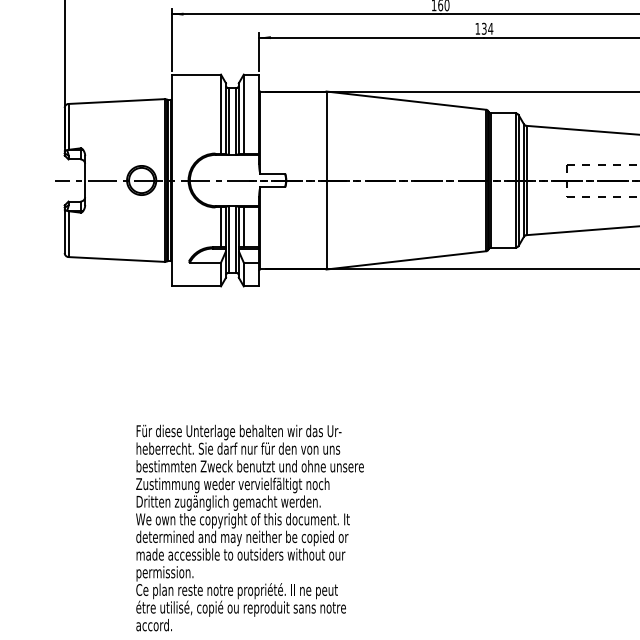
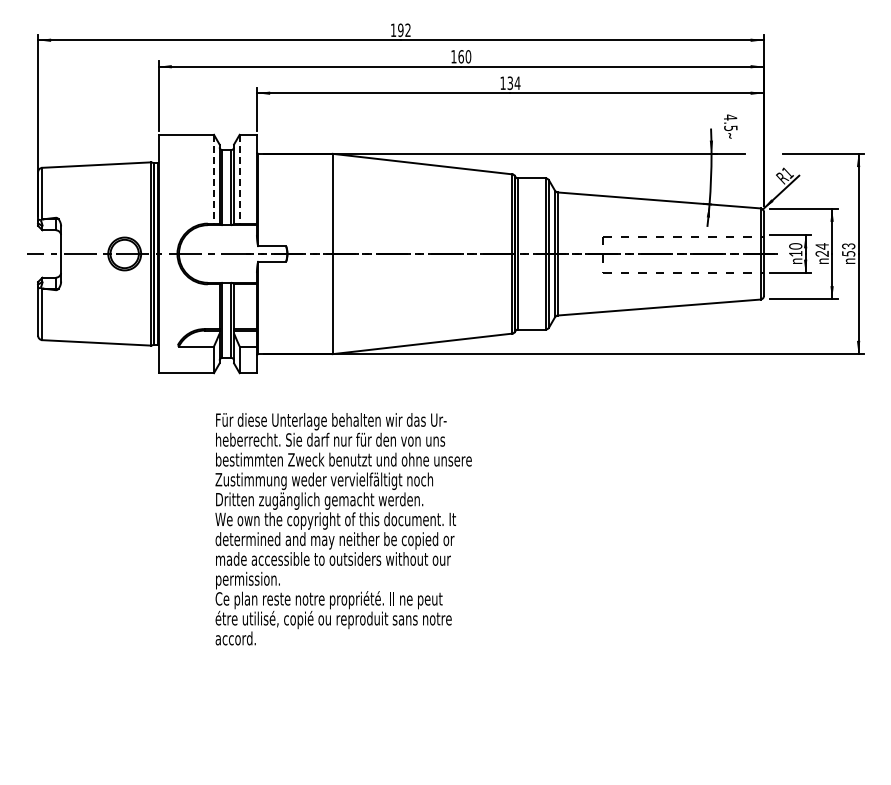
line: (221, 114) -> (214, 179), solid -> dashed
line: (243, 114) -> (239, 179), solid -> dashed
line: (221, 227) -> (214, 306), removed
line: (243, 227) -> (239, 306), removed
text: (249, 528) -> (343, 529), moved

